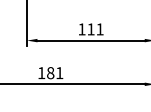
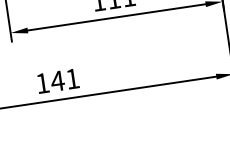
text: (50, 73) -> (57, 81), 181 -> 141

